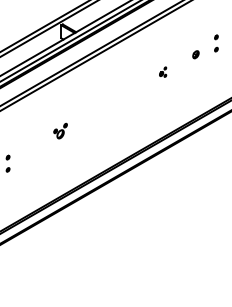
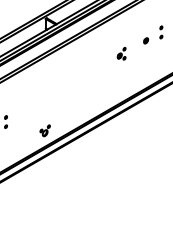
part: (162, 71) -> (121, 53), size x1.67
part: (59, 130) -> (44, 130), moved

